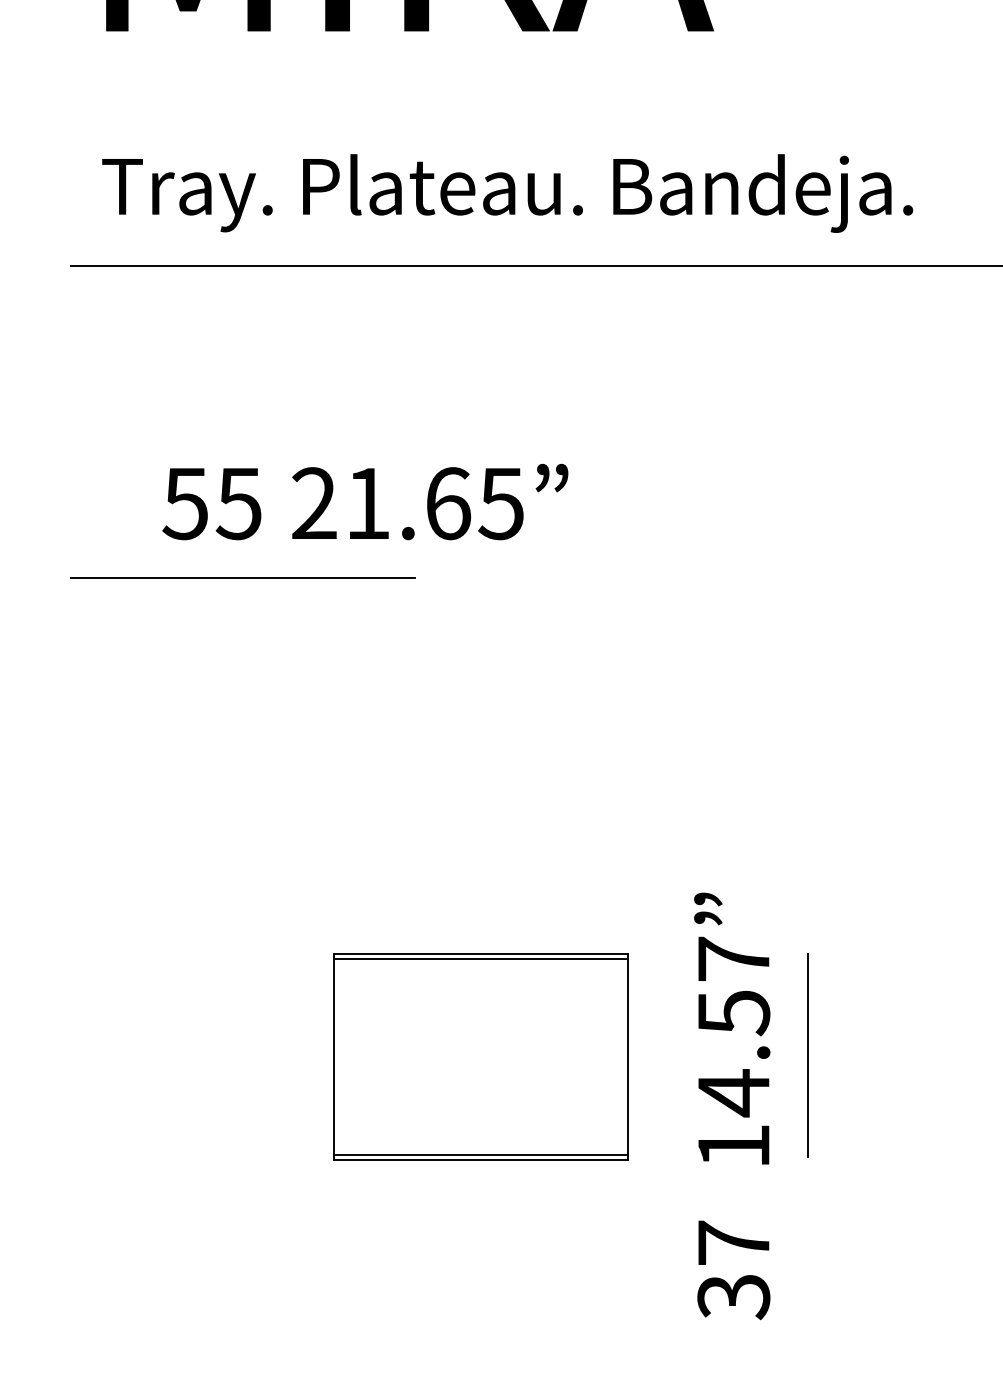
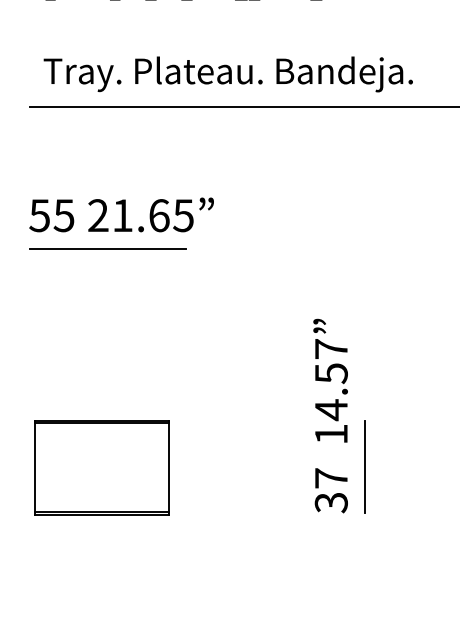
text: (365, 501) -> (121, 214), moved
part: (479, 1056) -> (101, 467), moved
text: (731, 1104) -> (330, 415), moved

